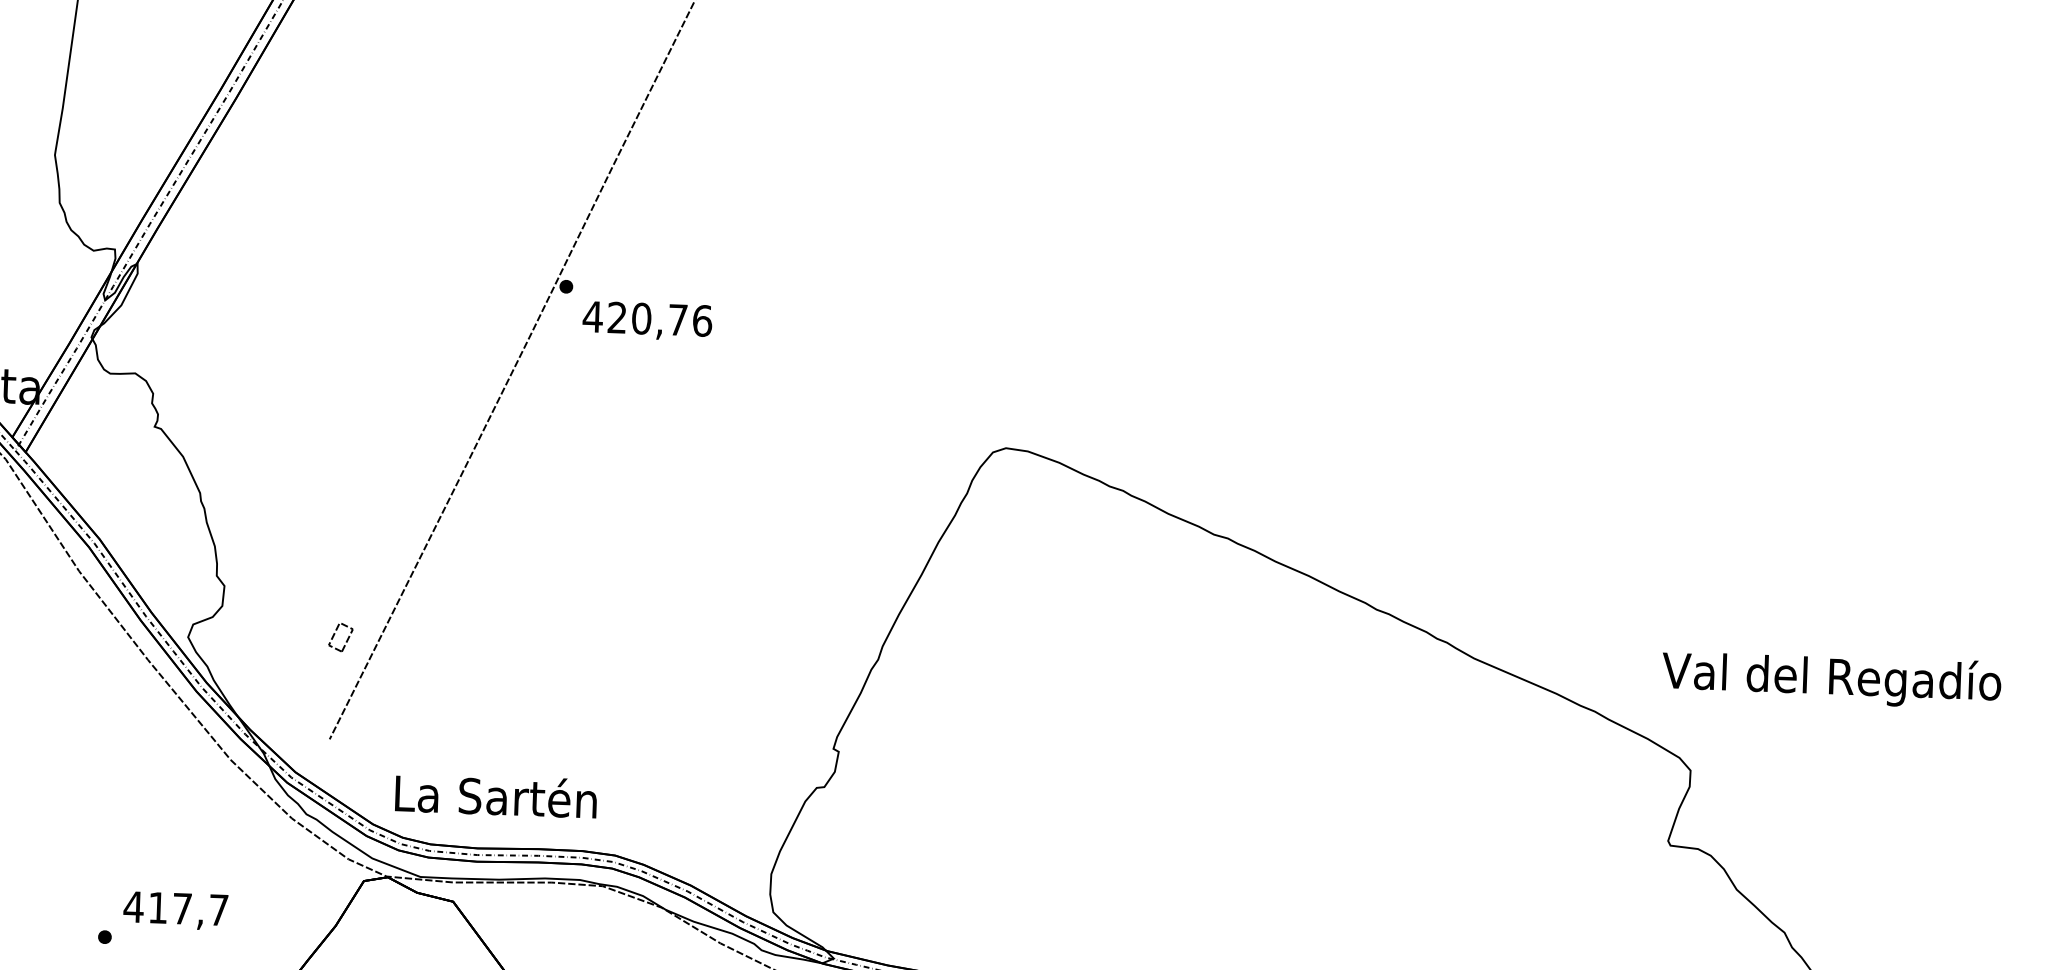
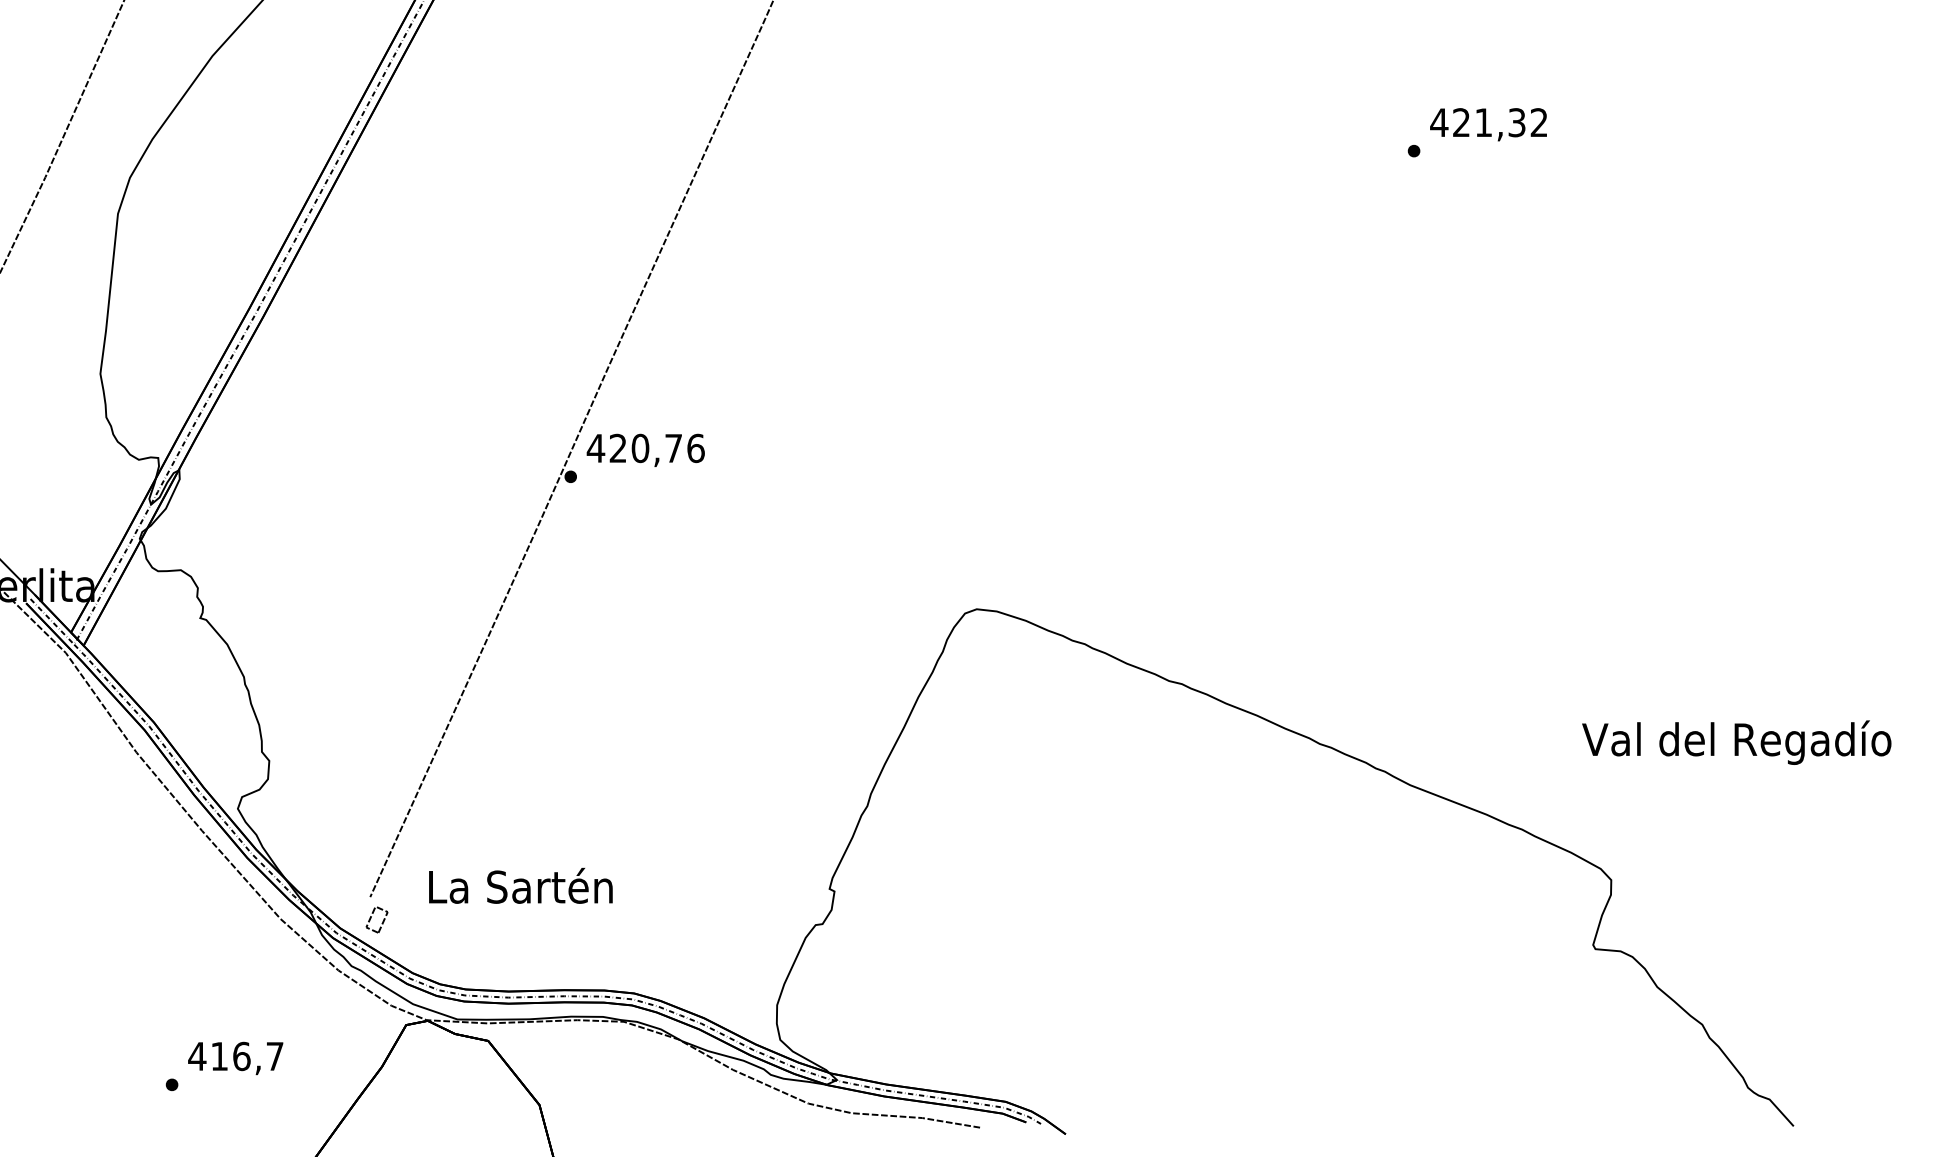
text: (647, 320) -> (645, 449), moved
part: (340, 636) -> (376, 919), moved
text: (1831, 679) -> (1736, 742), moved
text: (495, 795) -> (520, 885), moved
text: (182, 908) -> (241, 1056), 417,7 -> 416,7

